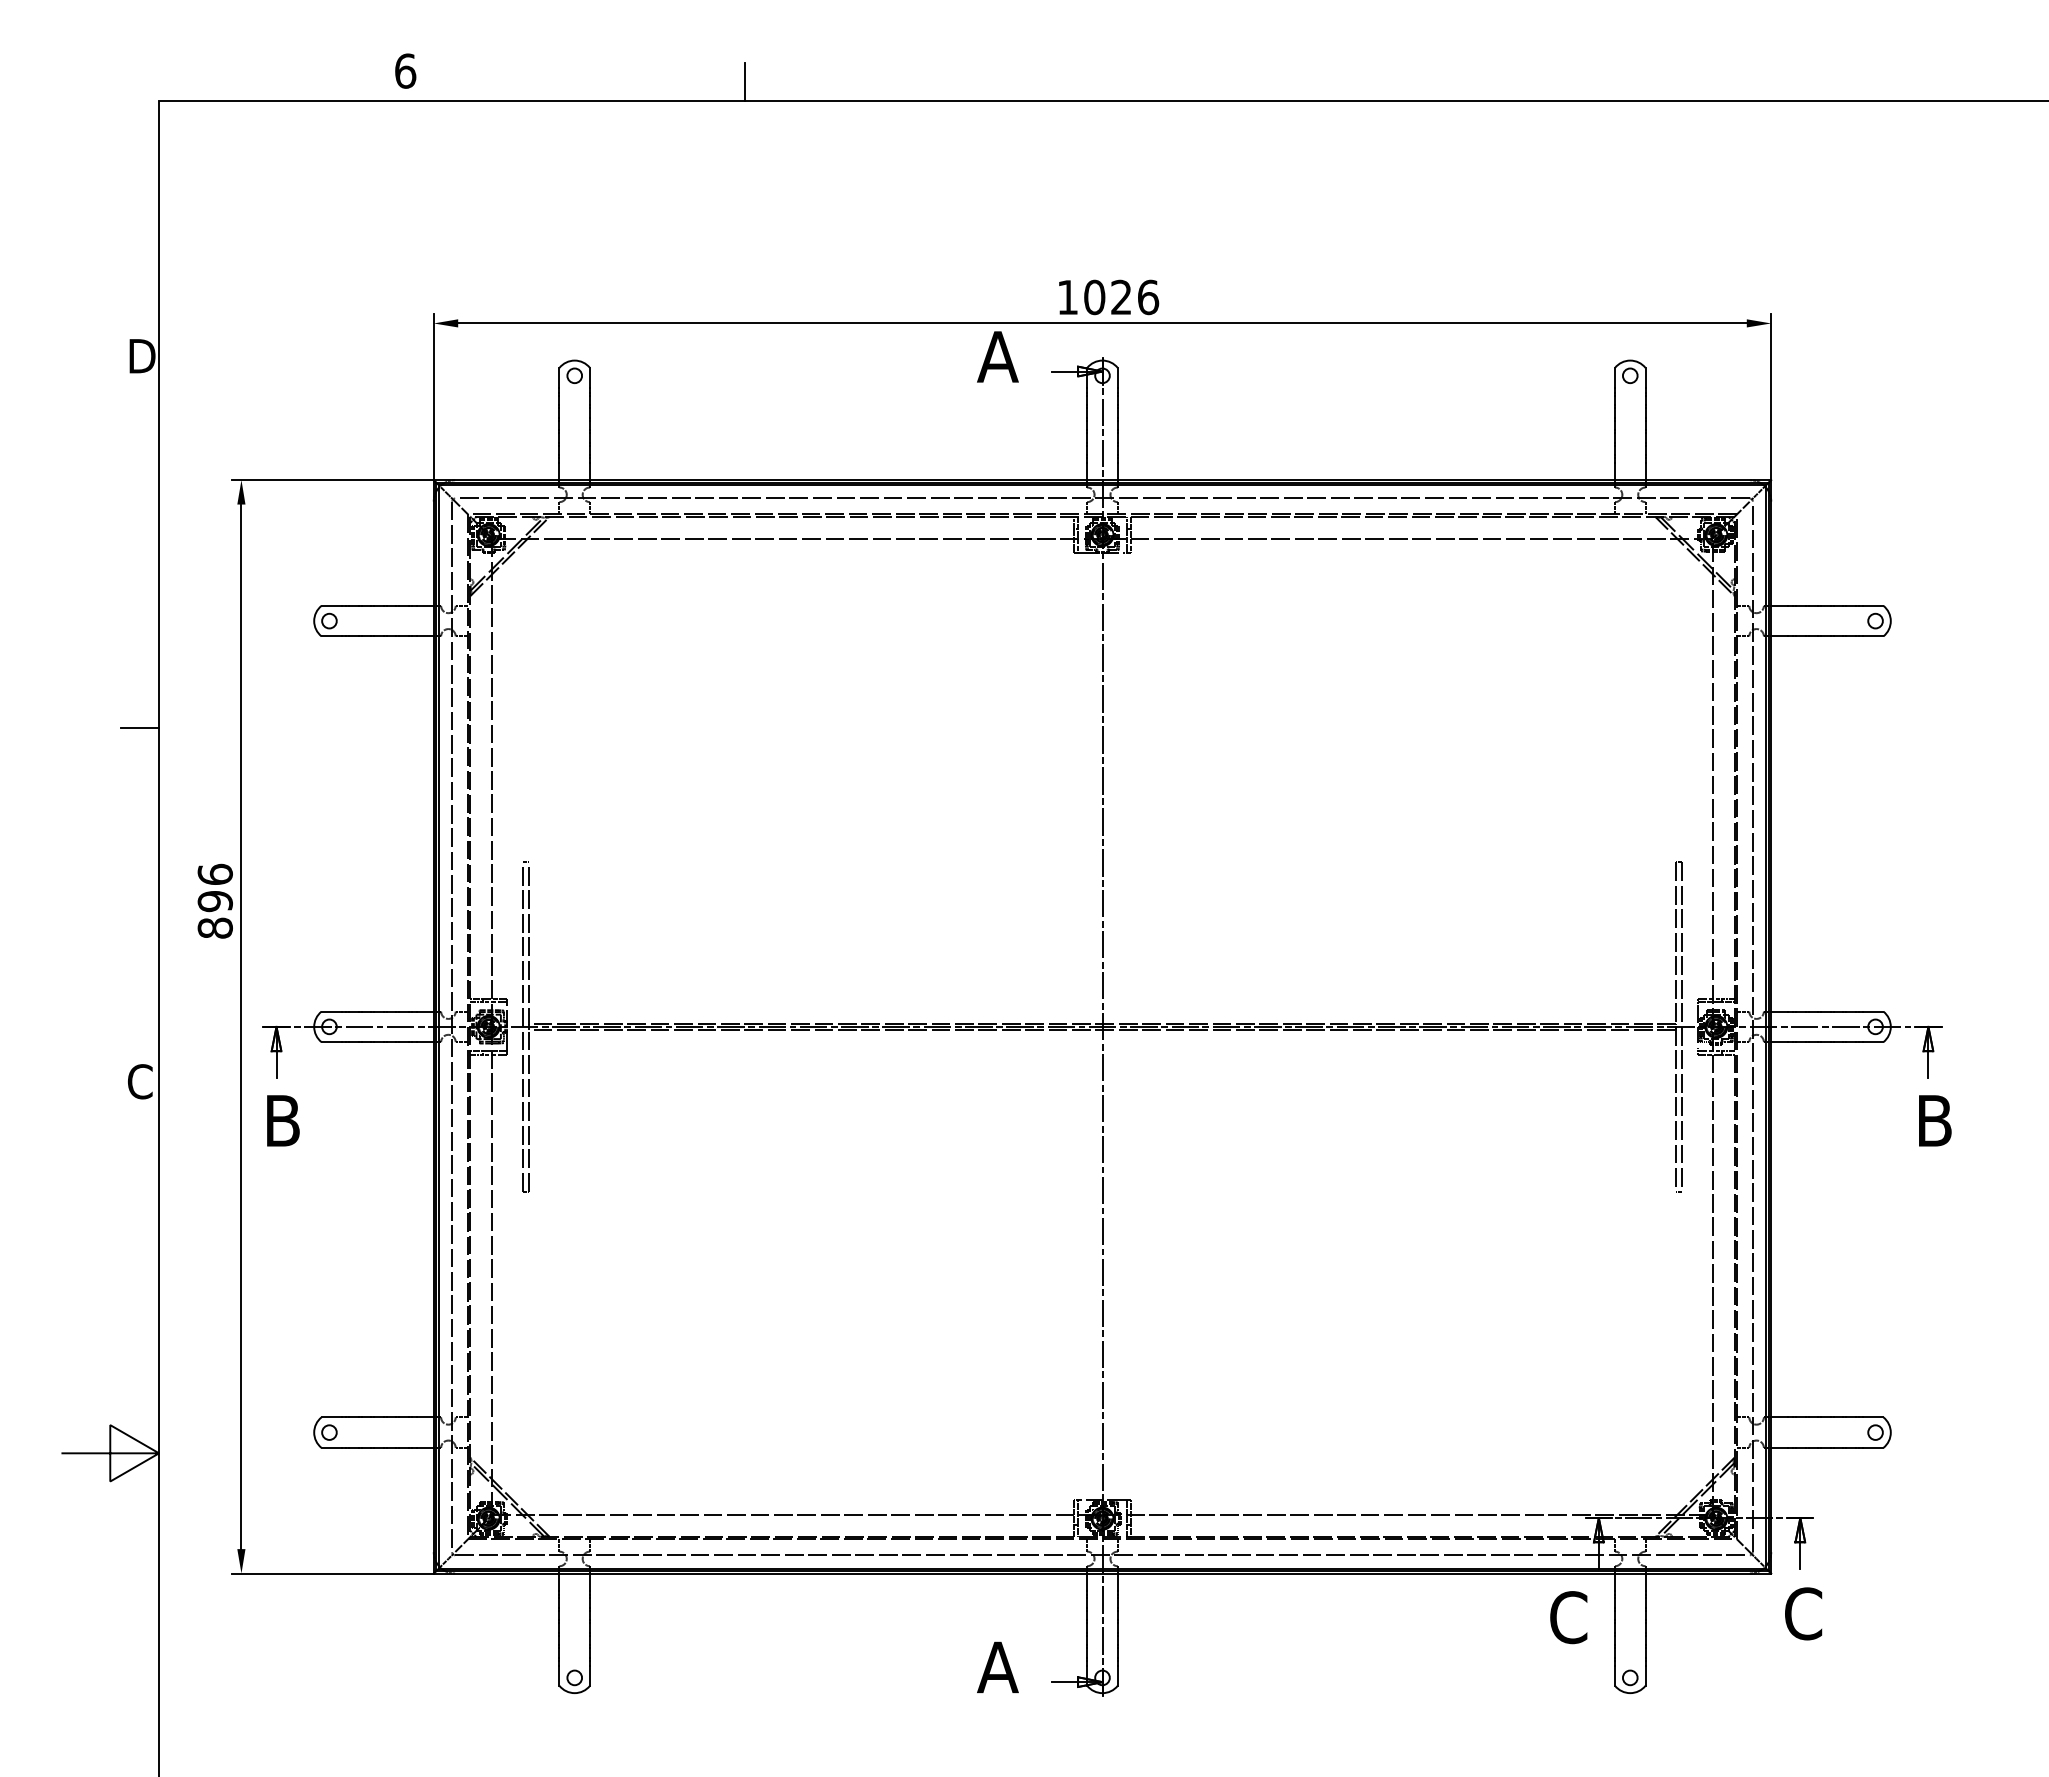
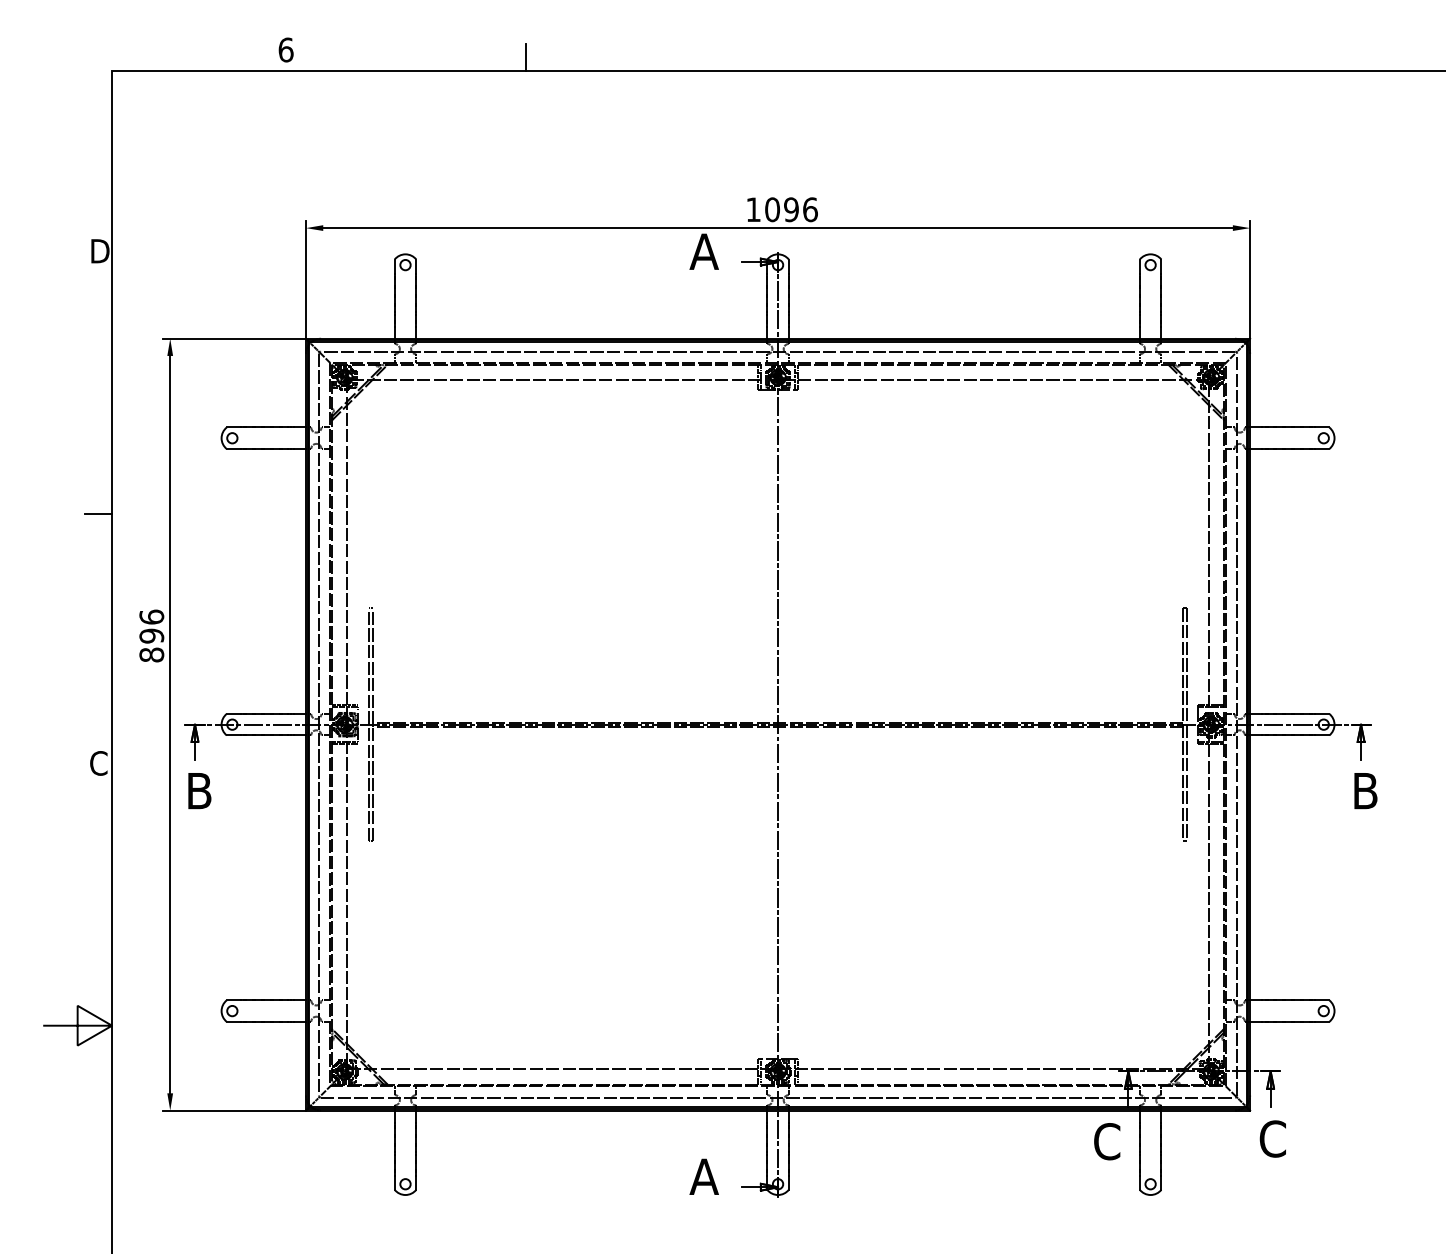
text: (1120, 297) -> (790, 209), 1026 -> 1096

